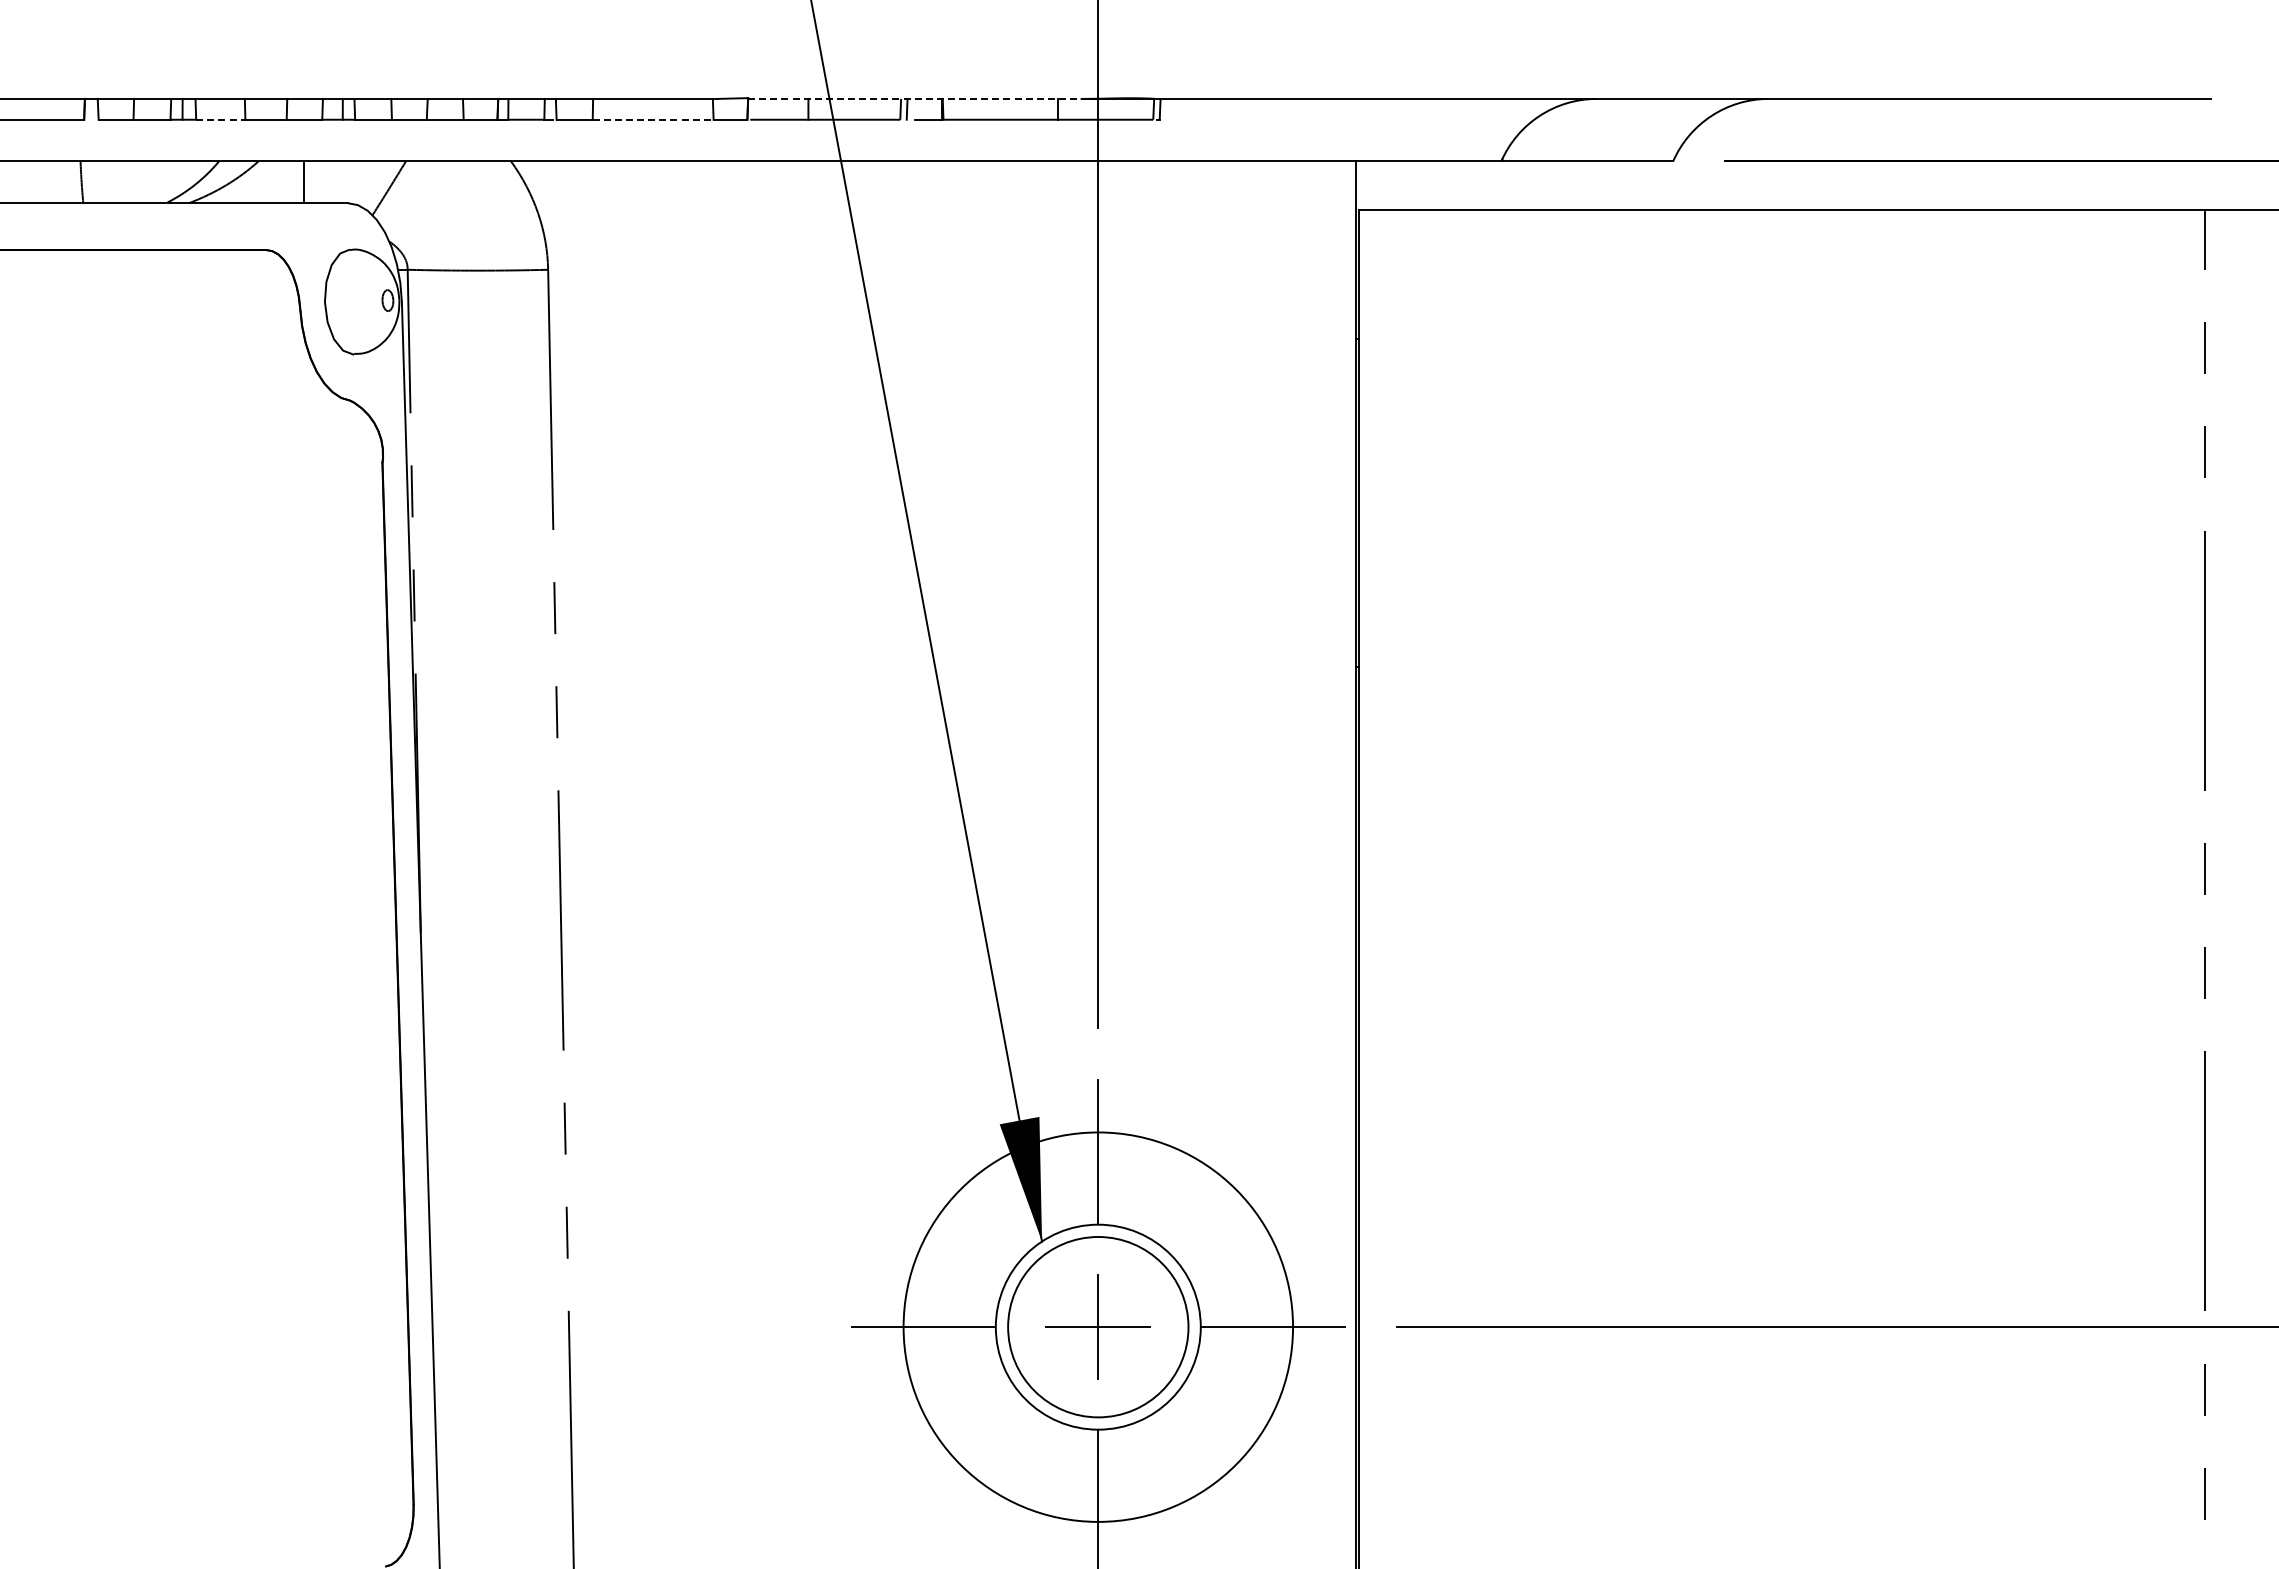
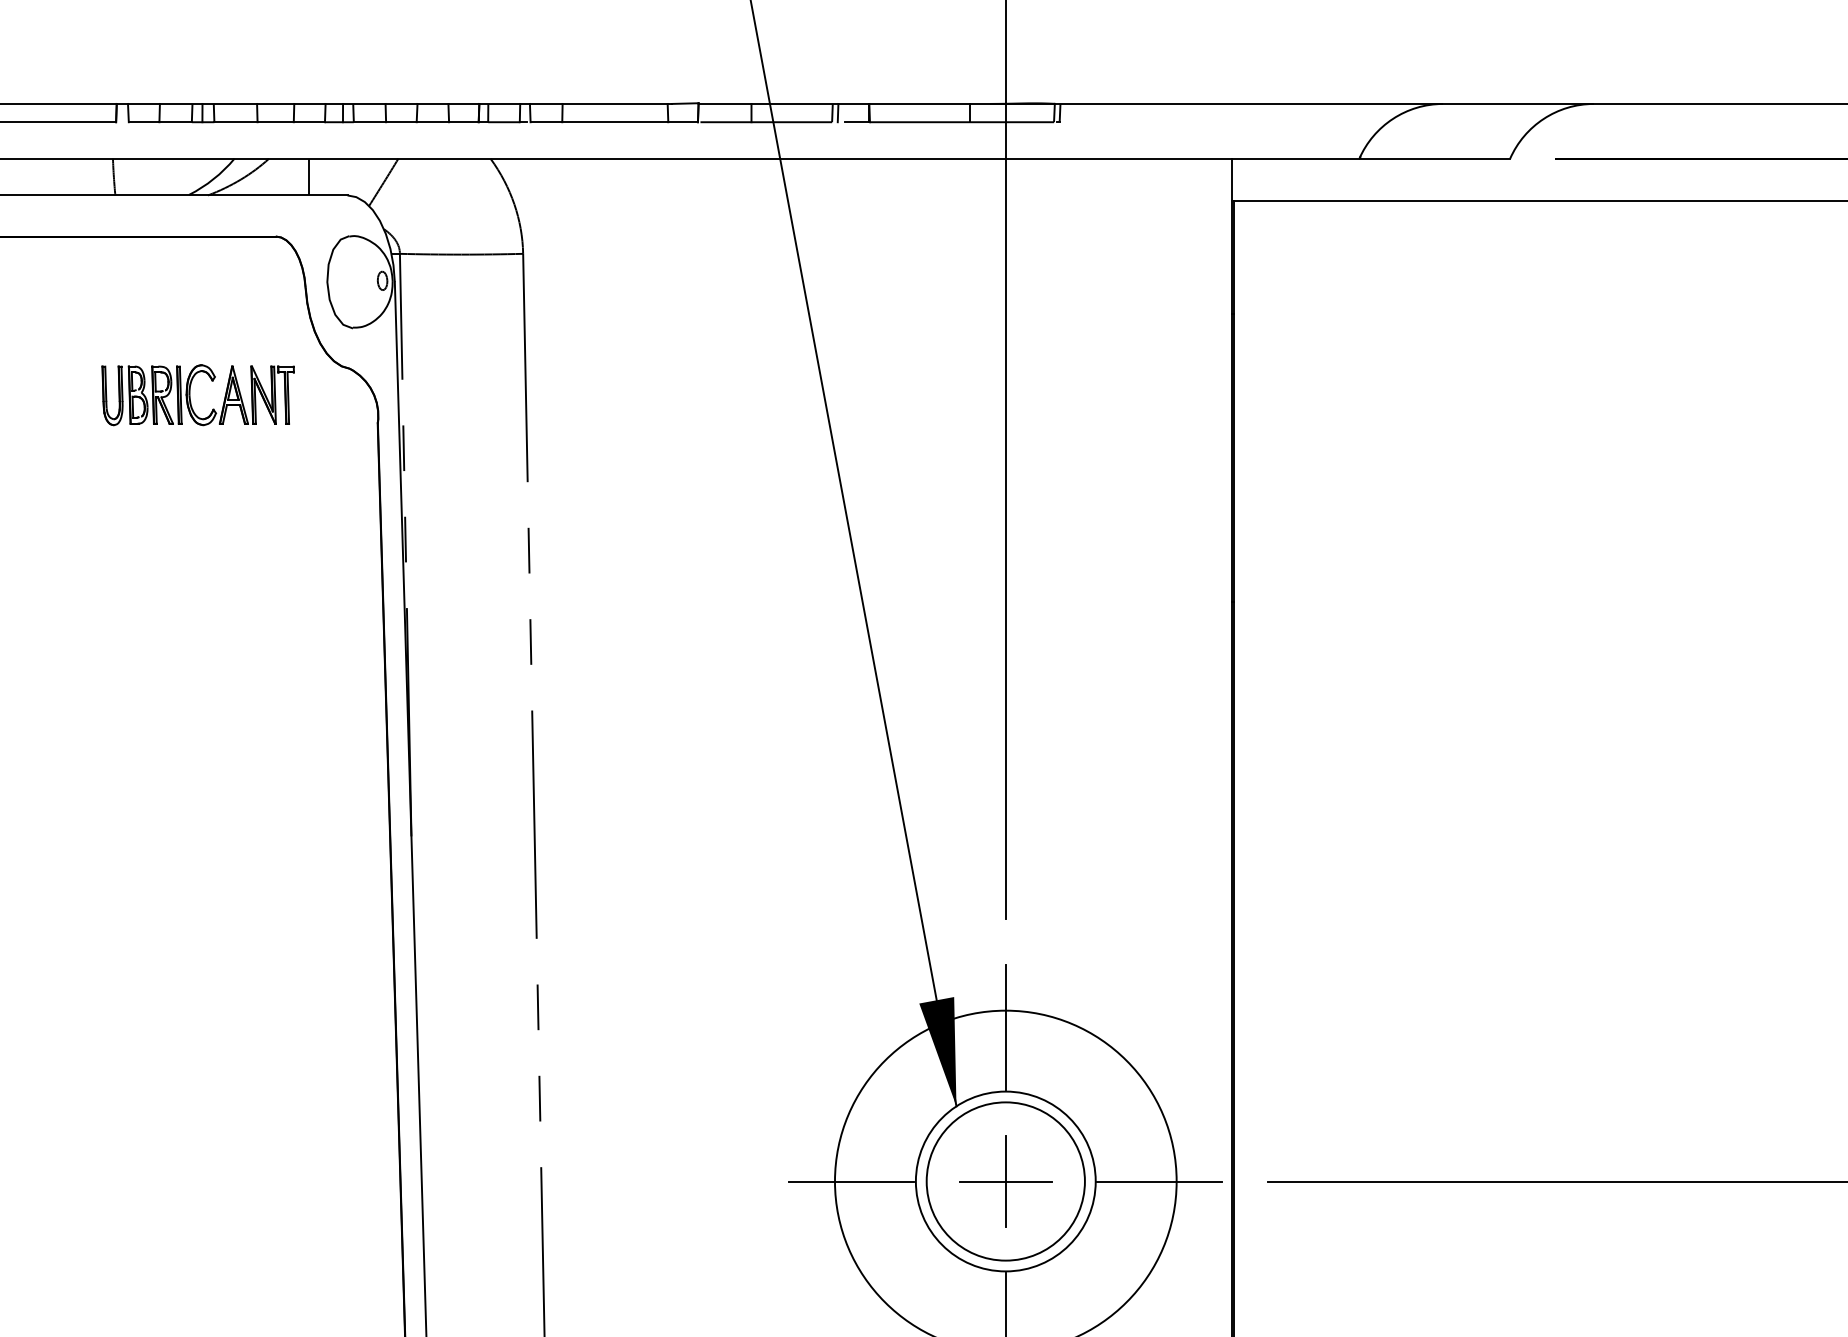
line: (914, 98) -> (844, 103), dashed -> solid
line: (220, 119) -> (235, 122), dashed -> solid
line: (653, 119) -> (615, 122), dashed -> solid
part: (168, 430) -> (190, 394), added

